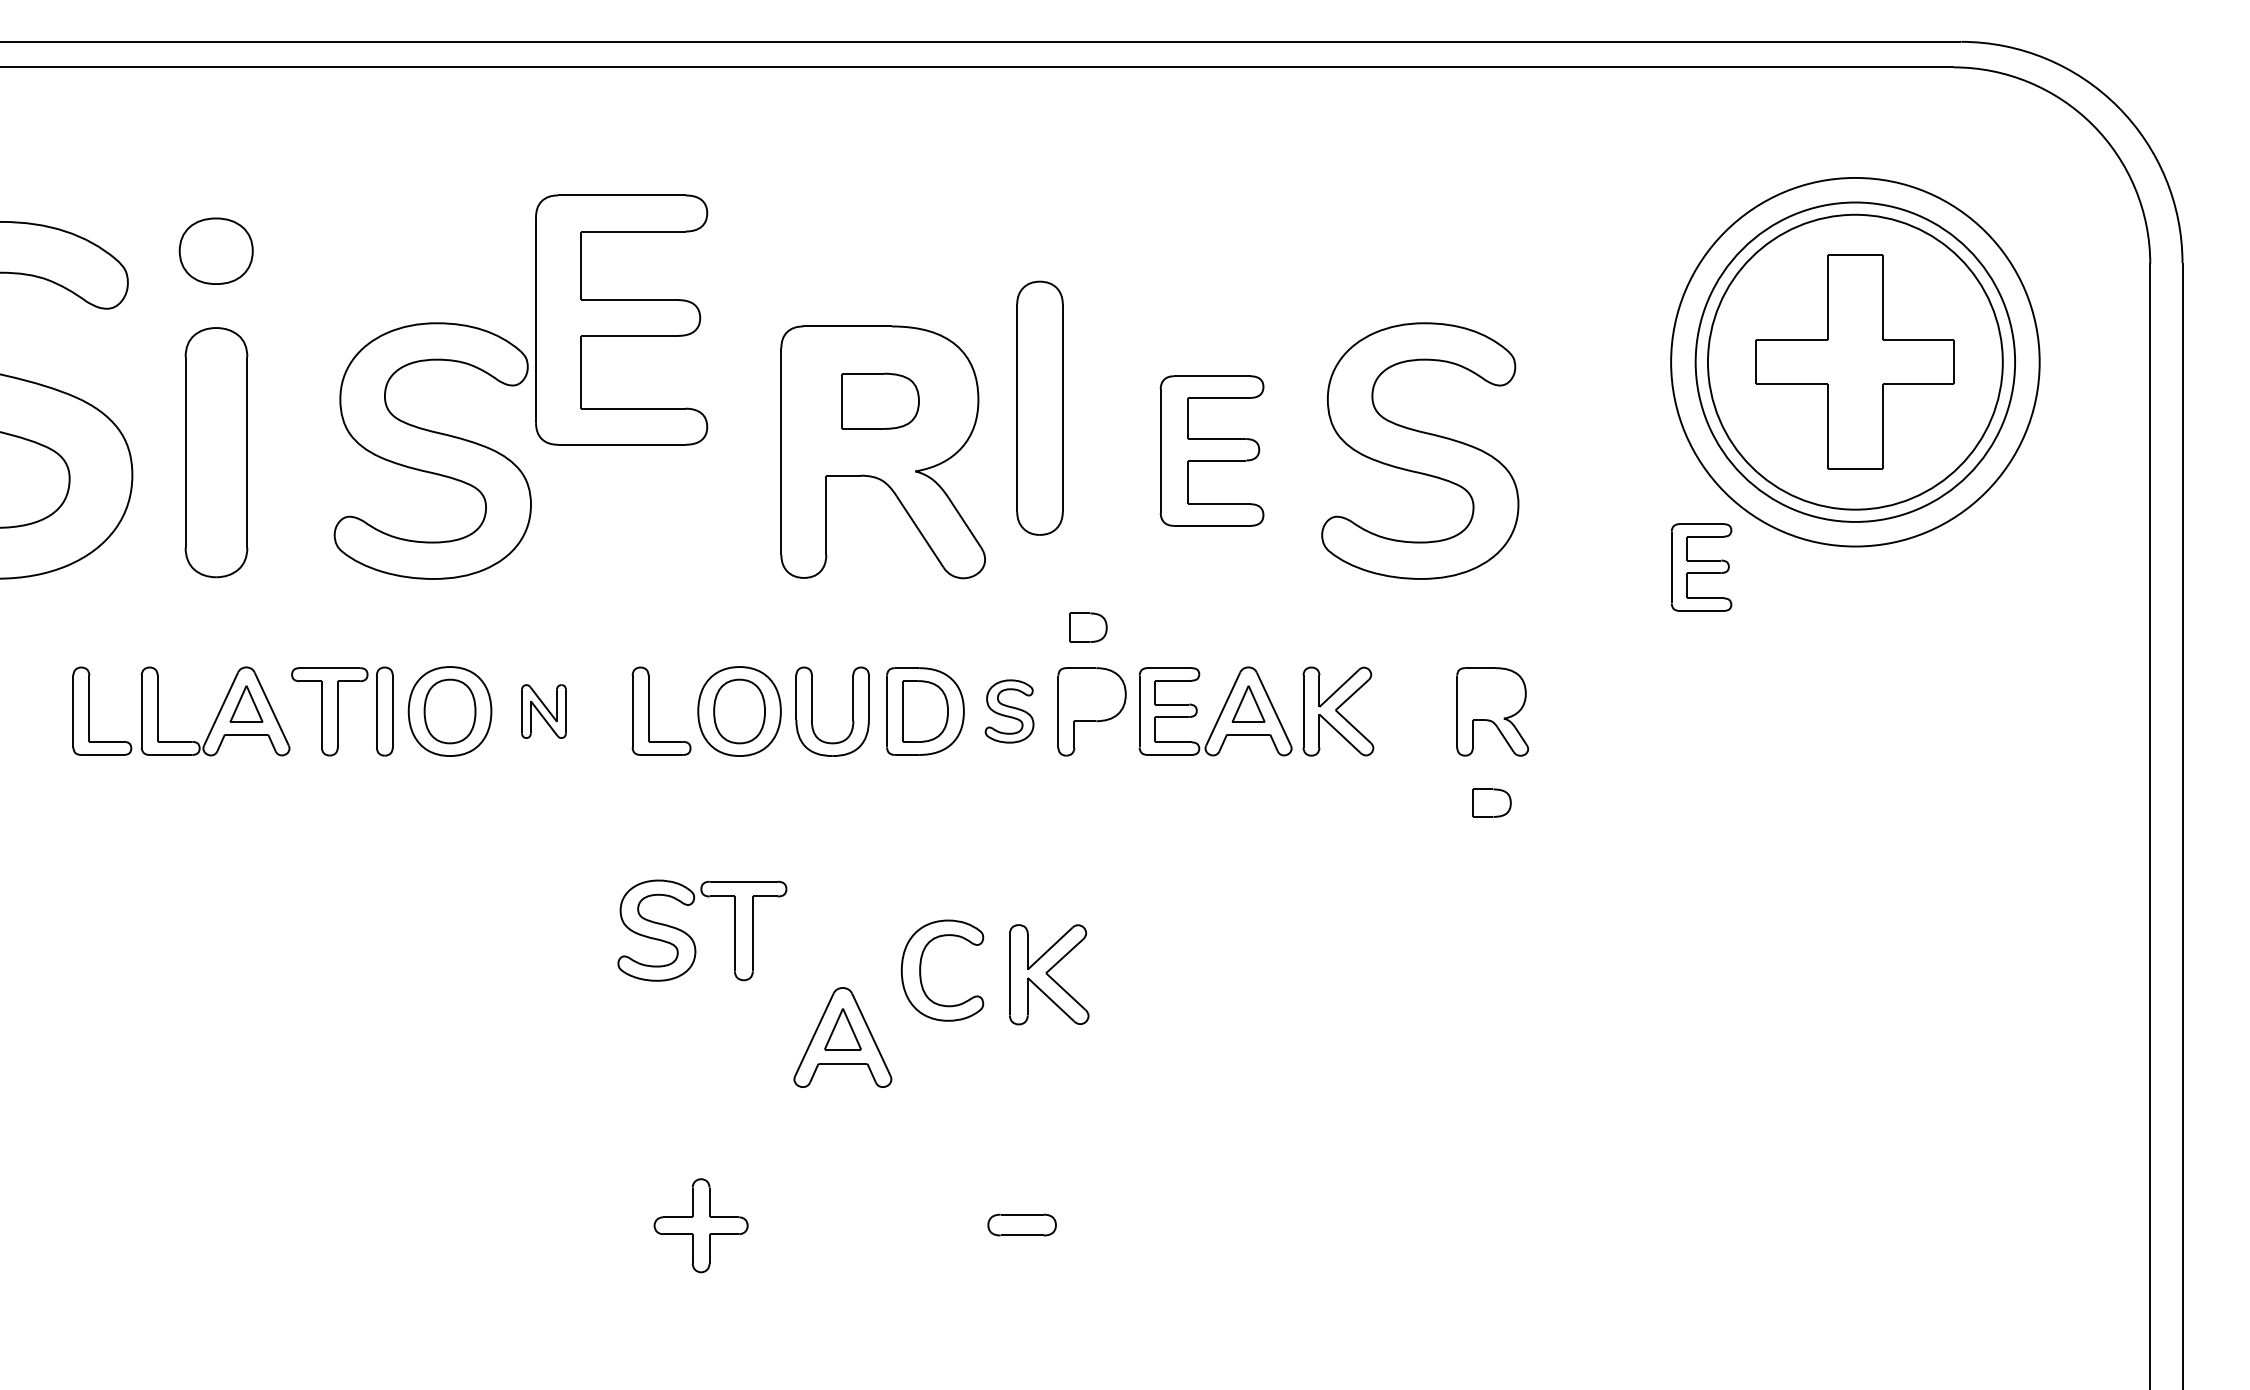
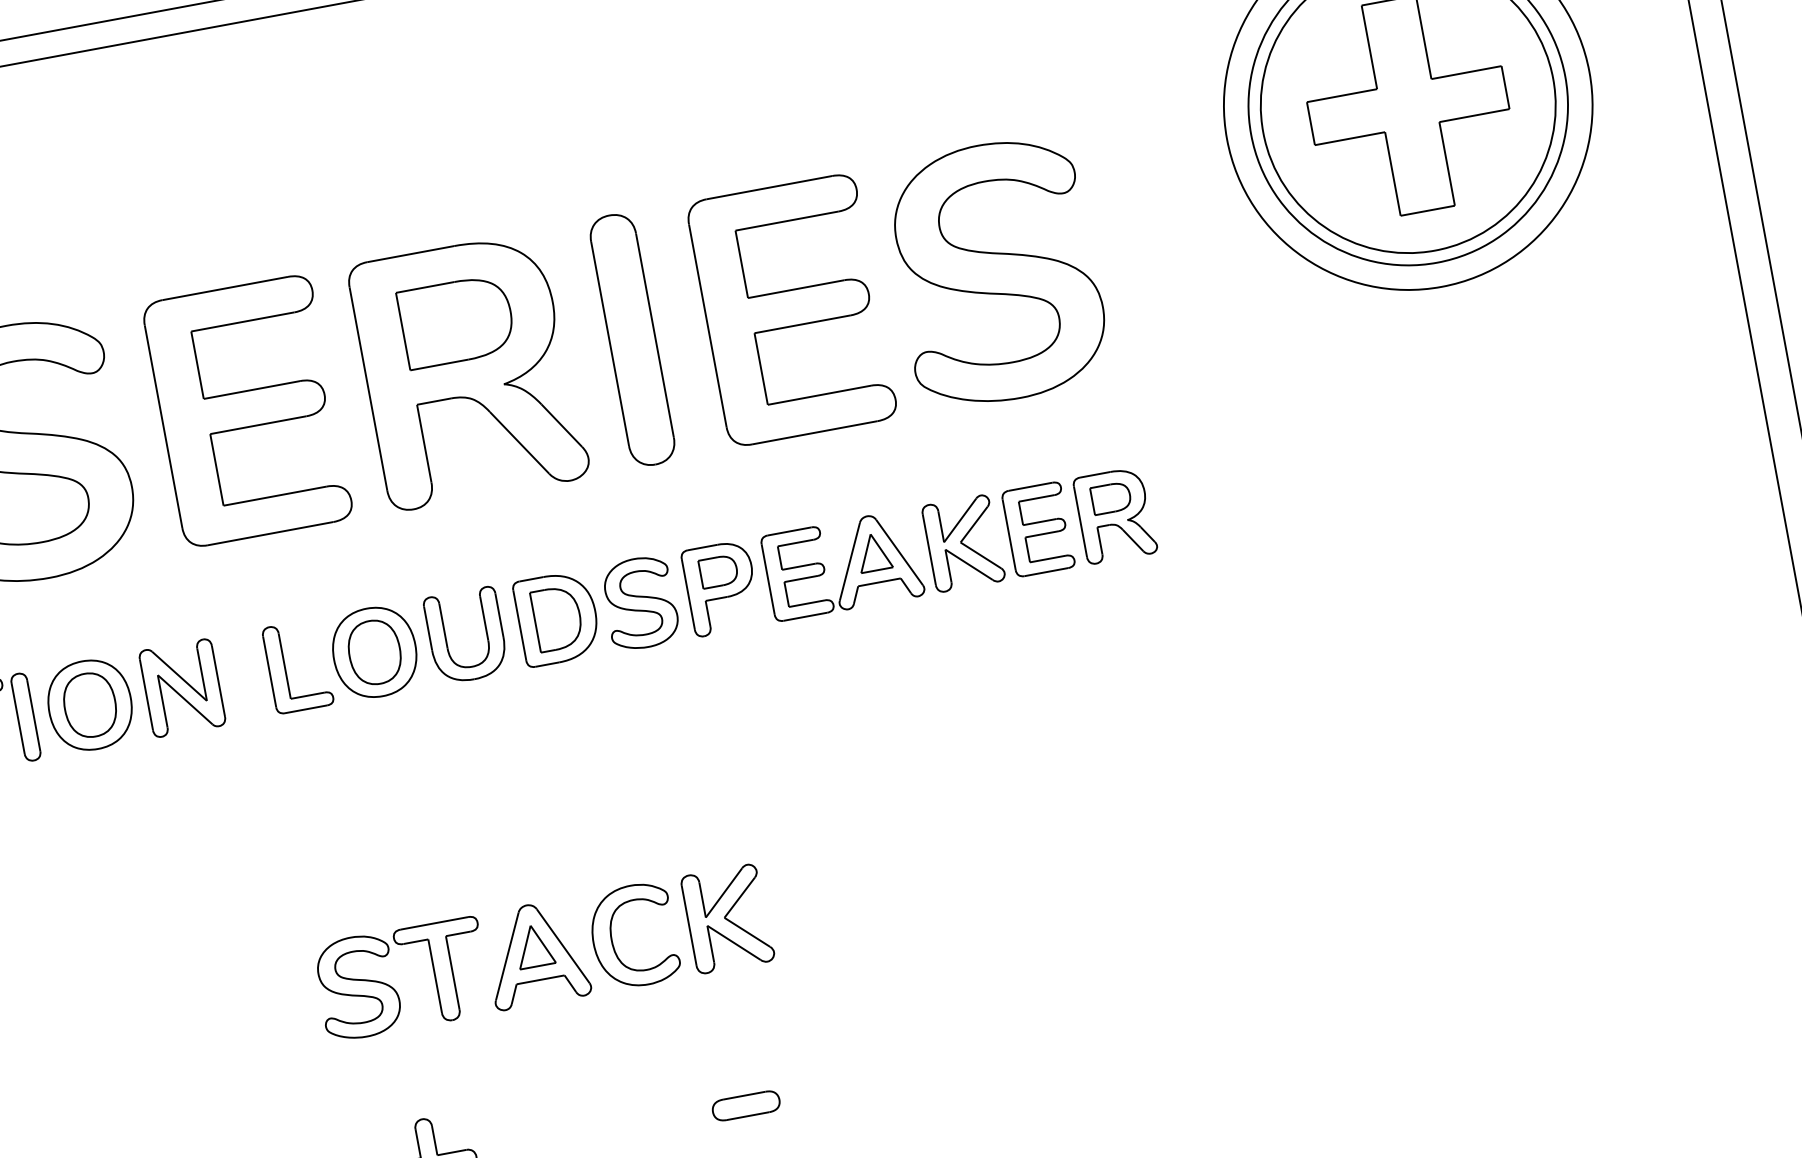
part: (621, 319) -> (247, 410), moved
part: (880, 401) -> (456, 321), size x1.43
part: (1039, 407) -> (631, 339), moved
part: (1211, 450) -> (791, 309), size x1.67
part: (1701, 567) -> (1038, 529), moved
part: (1088, 627) -> (718, 571), moved
part: (543, 711) -> (181, 688), size x1.67
part: (1009, 711) -> (640, 603), size x1.43
part: (1491, 802) -> (1110, 497), moved
part: (693, 939) -> (395, 989), moved
part: (921, 968) -> (612, 937), moved
part: (1049, 974) -> (728, 918), moved

